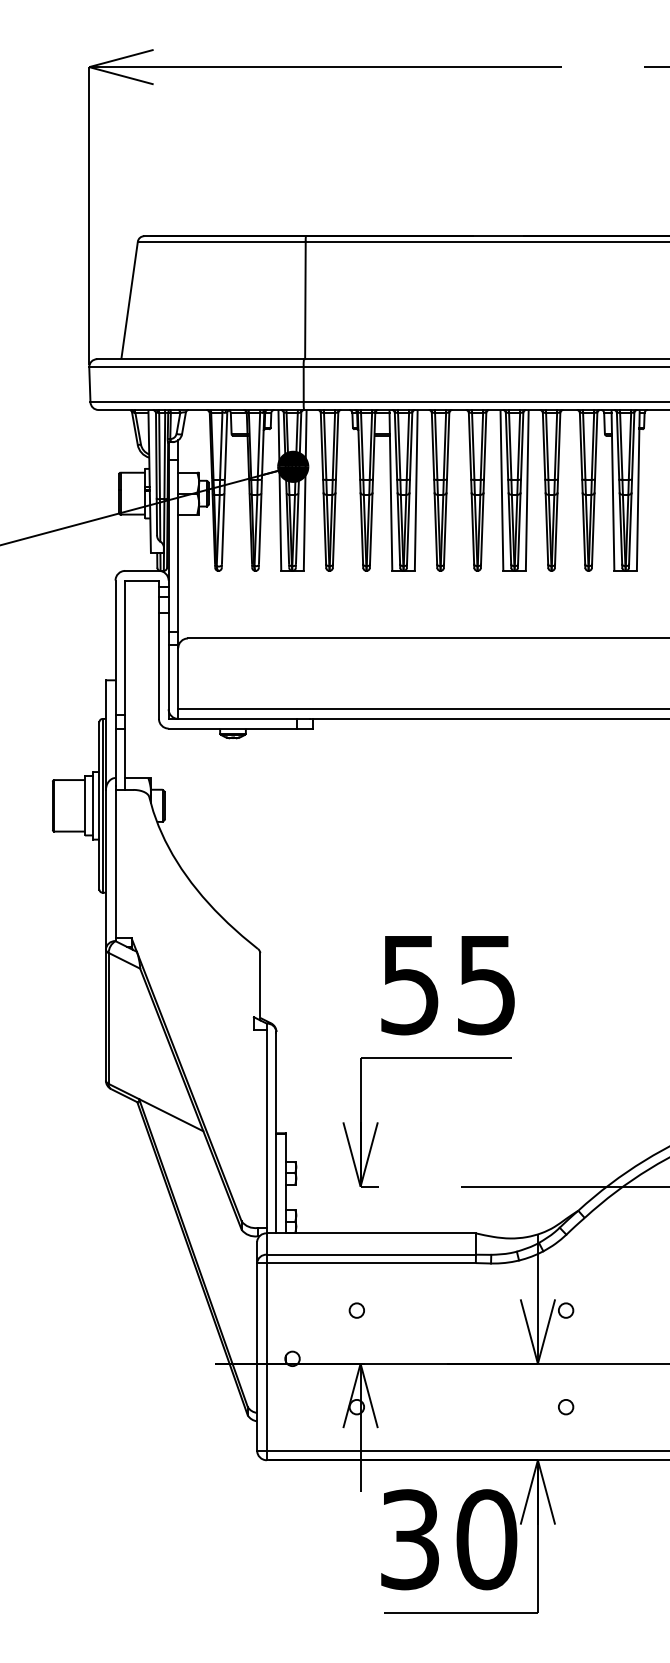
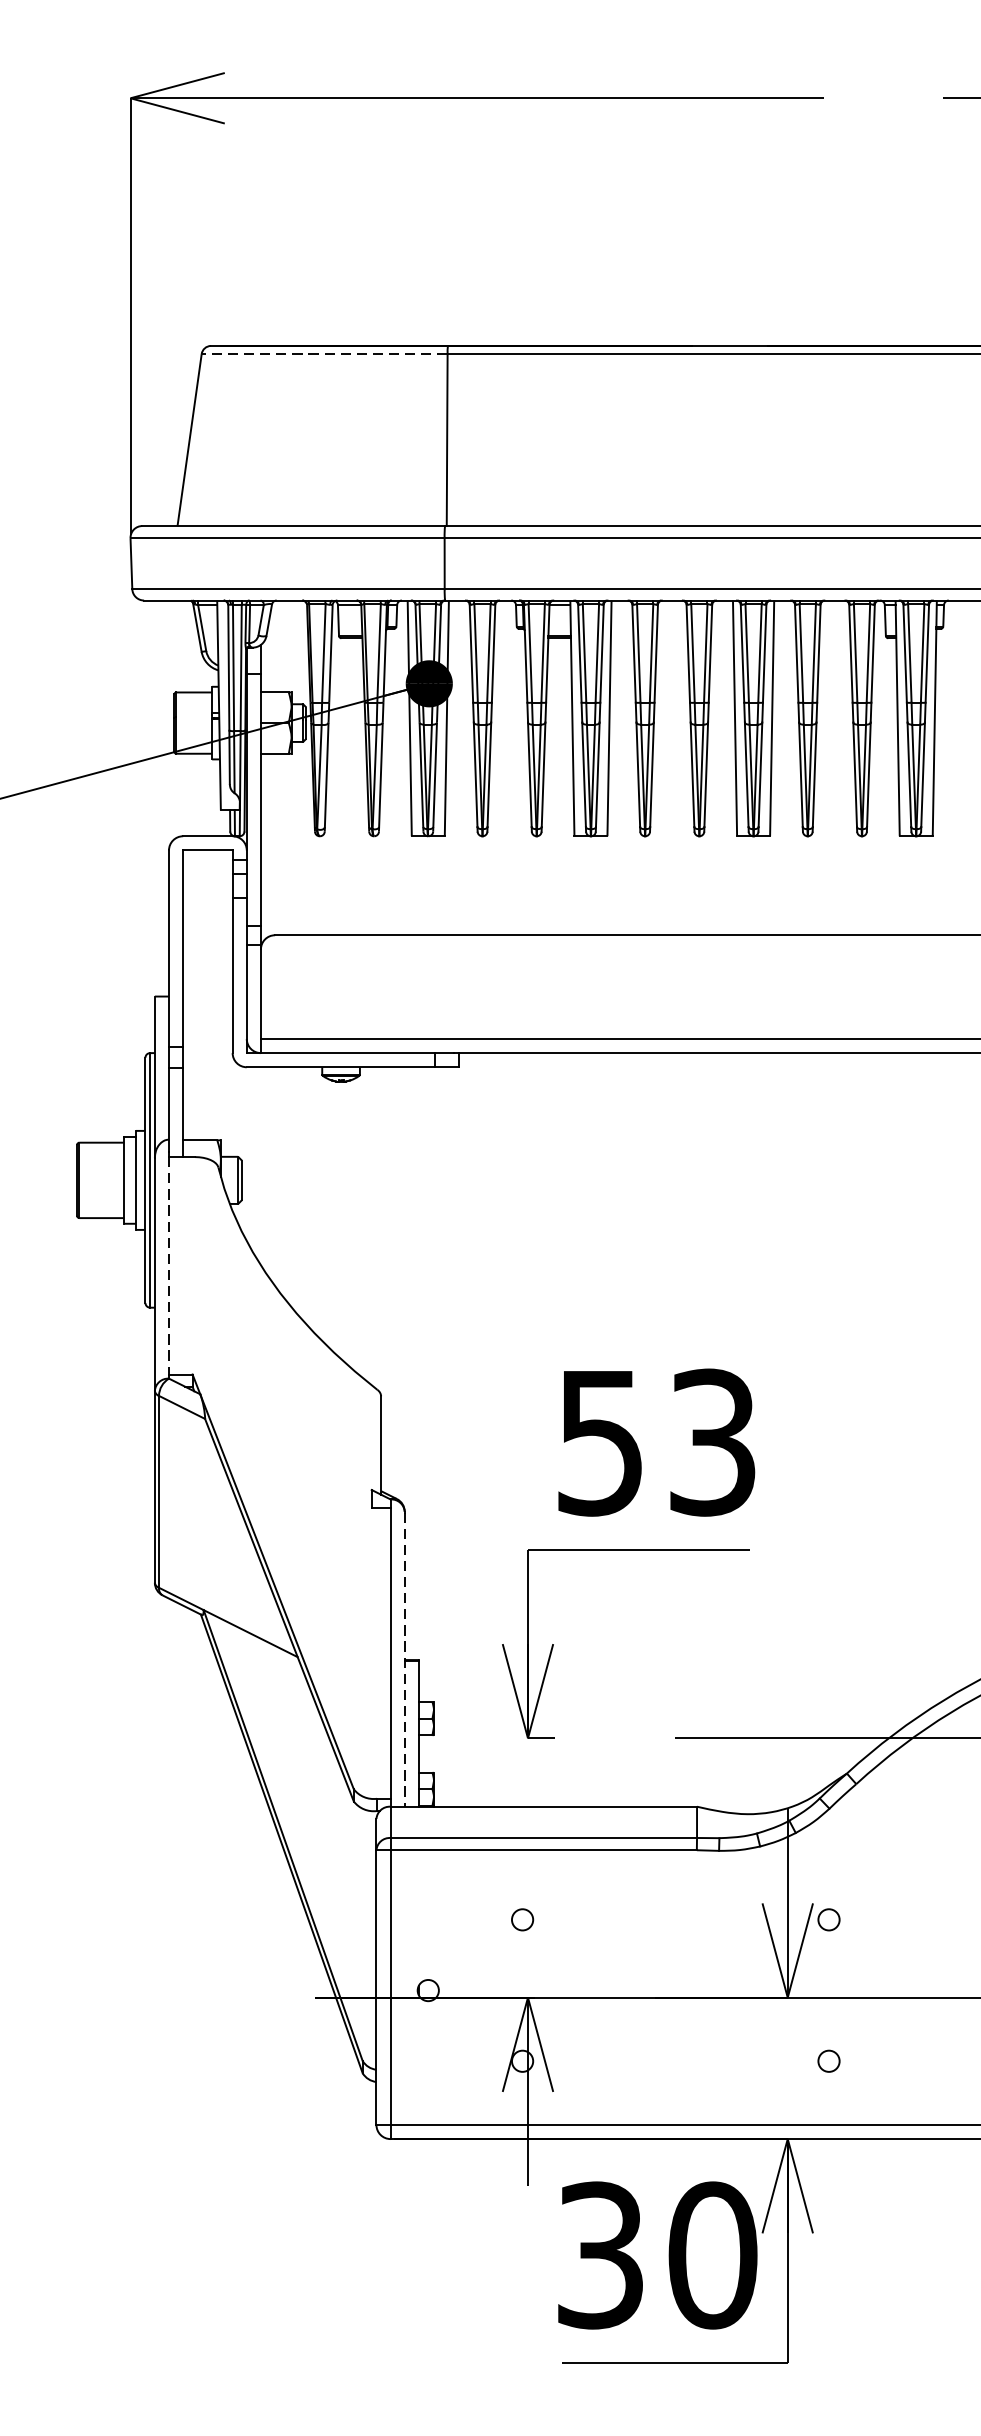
line: (221, 241) -> (324, 353), solid -> dashed
line: (115, 864) -> (168, 1266), solid -> dashed
text: (486, 984) -> (712, 1442), 55 -> 53
line: (276, 1133) -> (404, 1660), solid -> dashed

